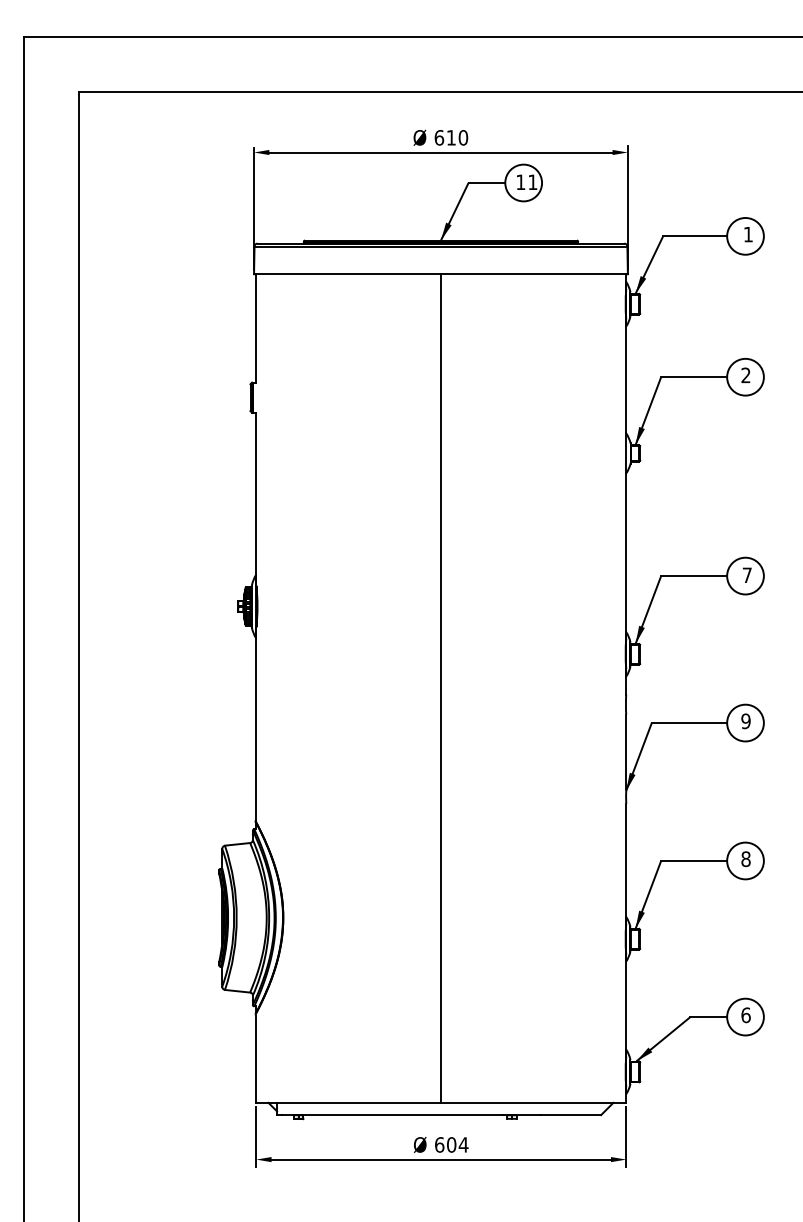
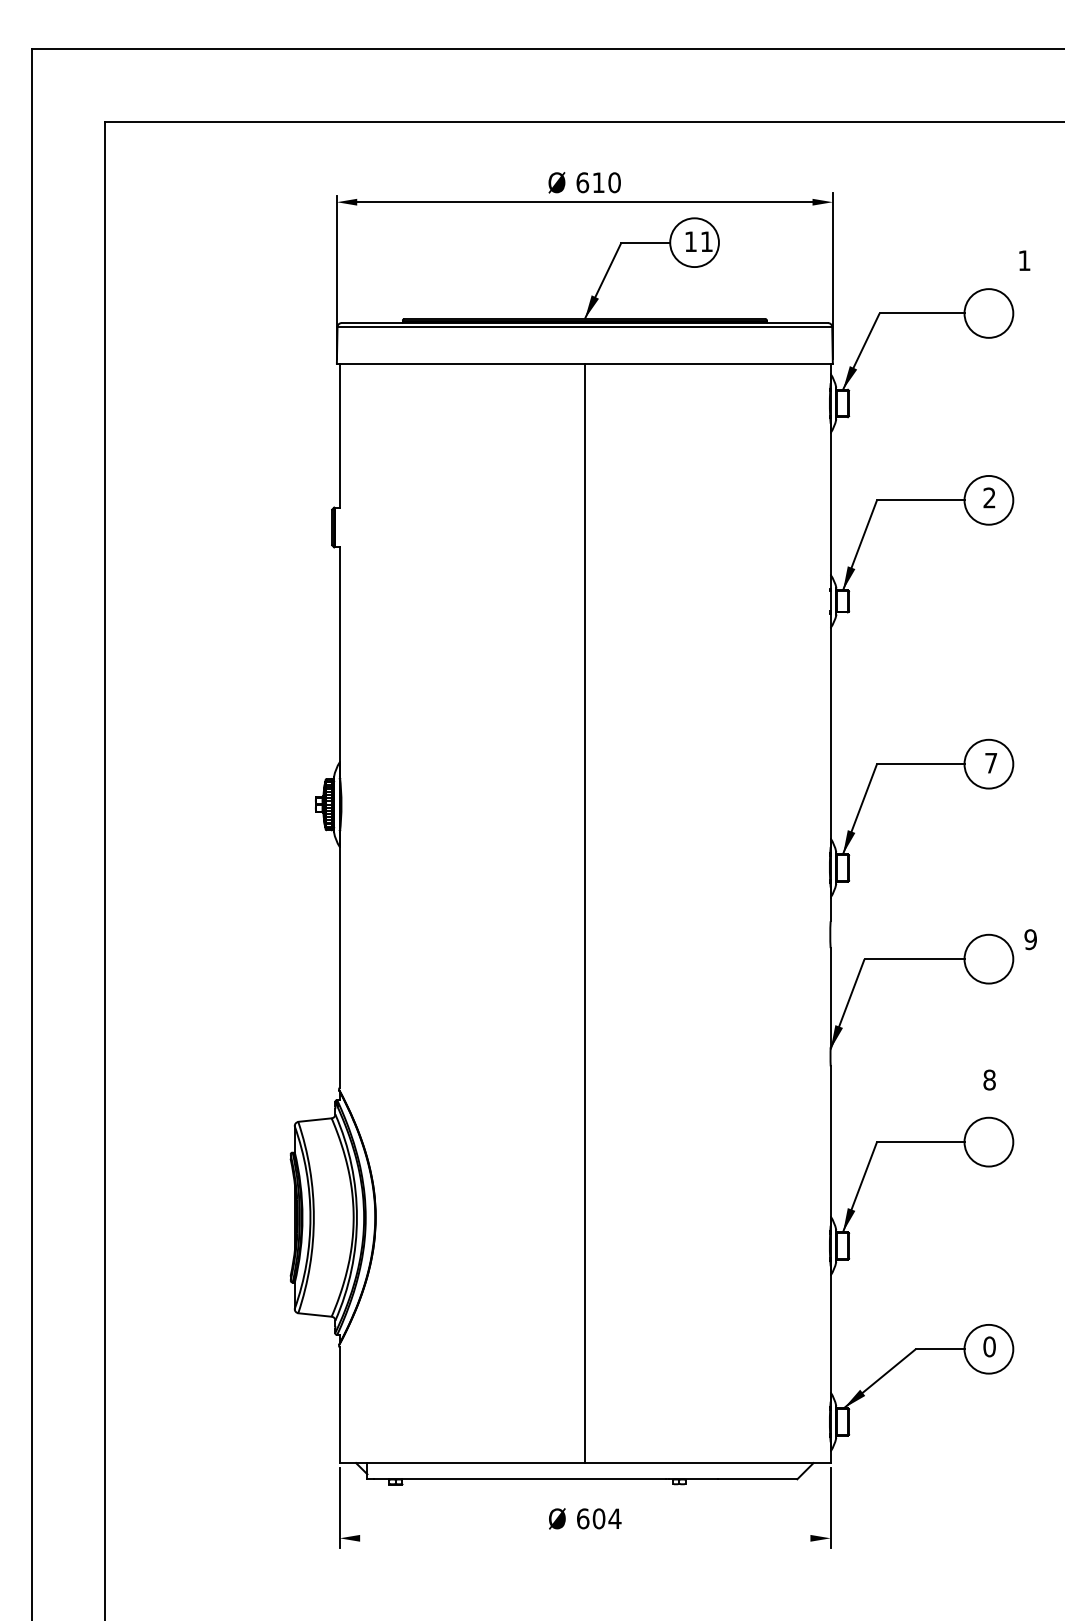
text: (748, 234) -> (1024, 260), moved
text: (745, 721) -> (1030, 939), moved
text: (745, 859) -> (988, 1080), moved
text: (745, 1014) -> (988, 1345), 6 -> 0
line: (440, 1159) -> (584, 1538), removed

